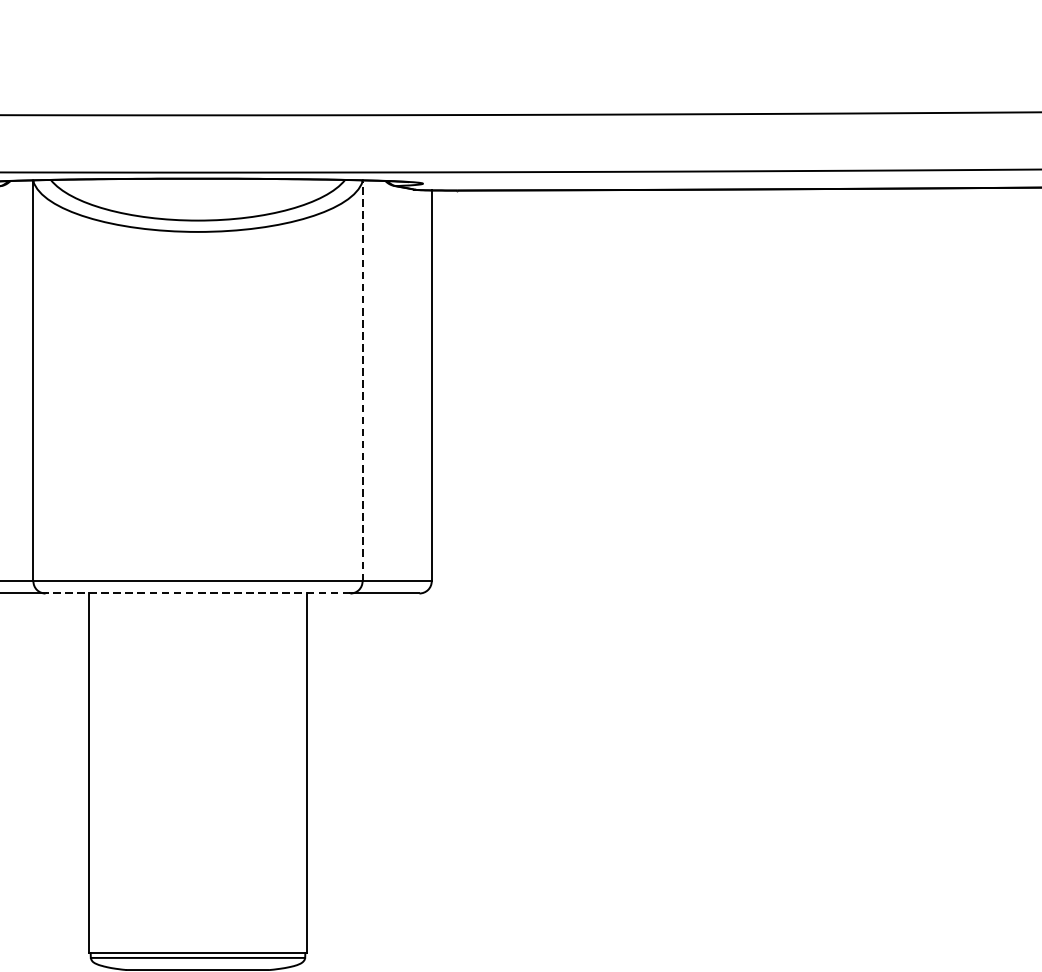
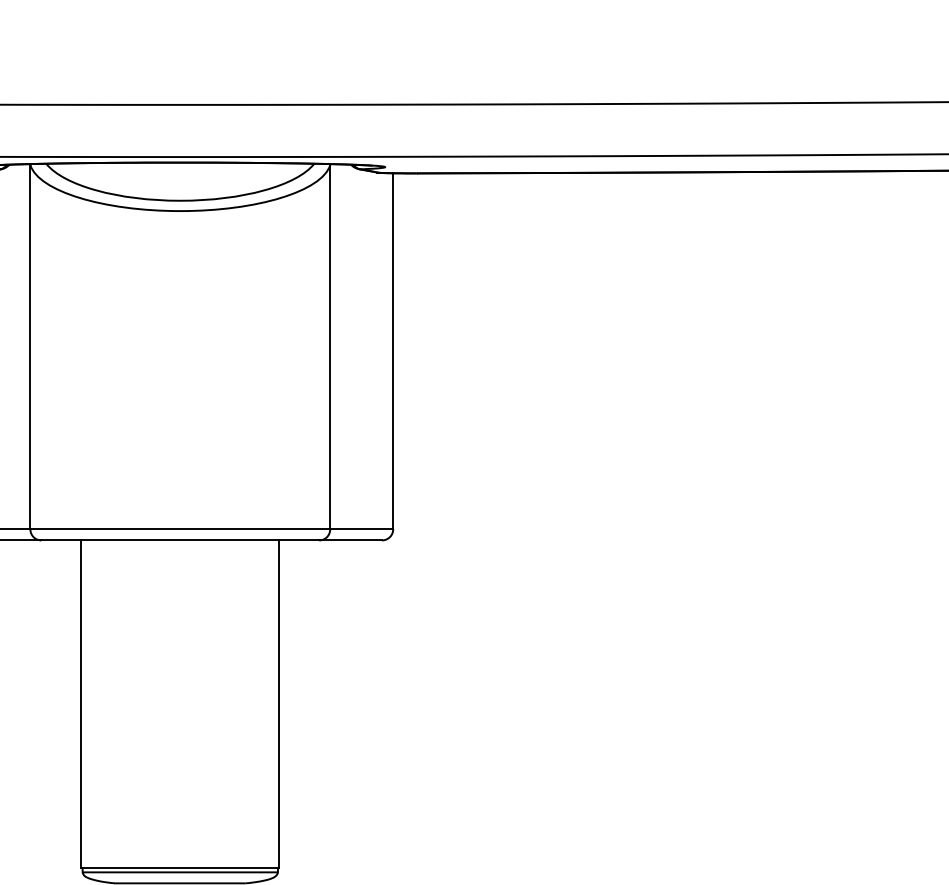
line: (362, 380) -> (330, 346), dashed -> solid
line: (198, 593) -> (180, 540), dashed -> solid

